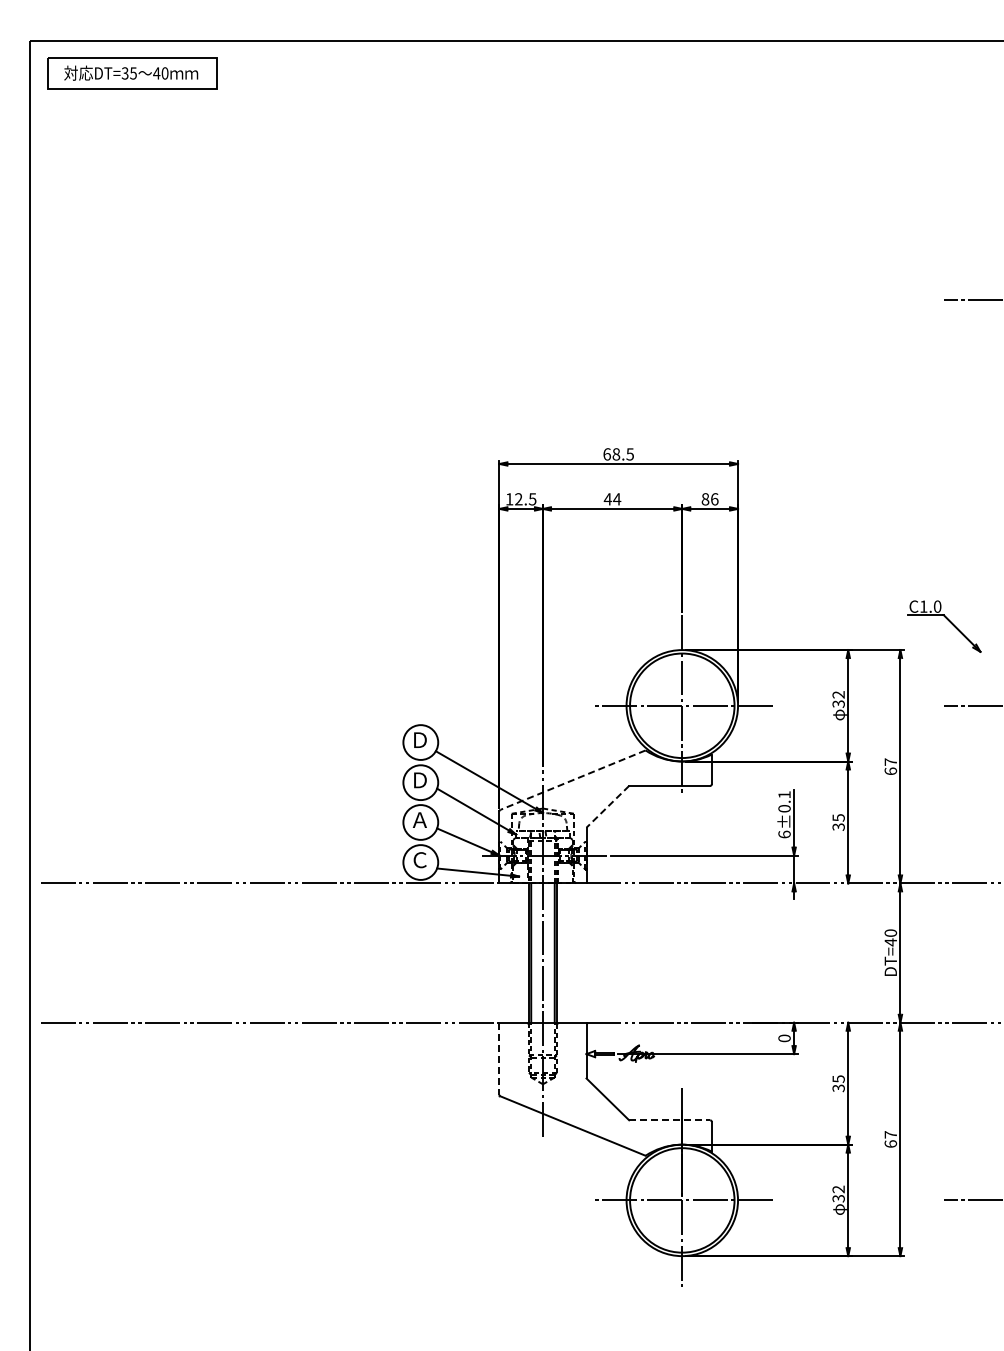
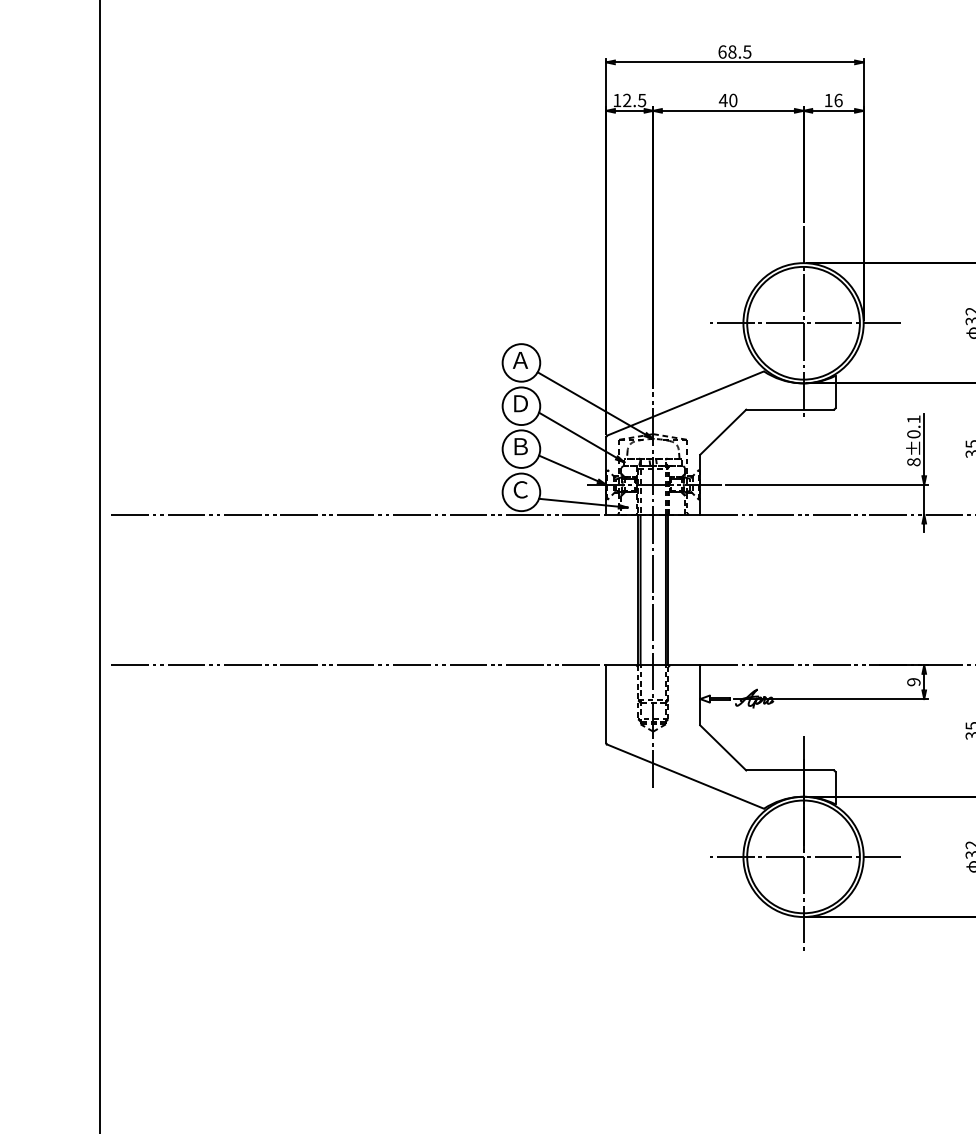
text: (617, 499) -> (733, 100), 44 -> 40
text: (705, 499) -> (828, 100), 86 -> 16
text: (419, 739) -> (520, 359), Ｄ -> Ａ
line: (572, 780) -> (685, 403), dashed -> solid
line: (607, 806) -> (722, 431), dashed -> solid
text: (419, 819) -> (520, 445), Ａ -> Ｂ
text: (784, 834) -> (913, 462), 6±0.1 -> 8±0.1
text: (784, 1038) -> (913, 682), 0 -> 9
line: (499, 1058) -> (606, 703), dashed -> solid
line: (670, 1120) -> (790, 770), dashed -> solid

